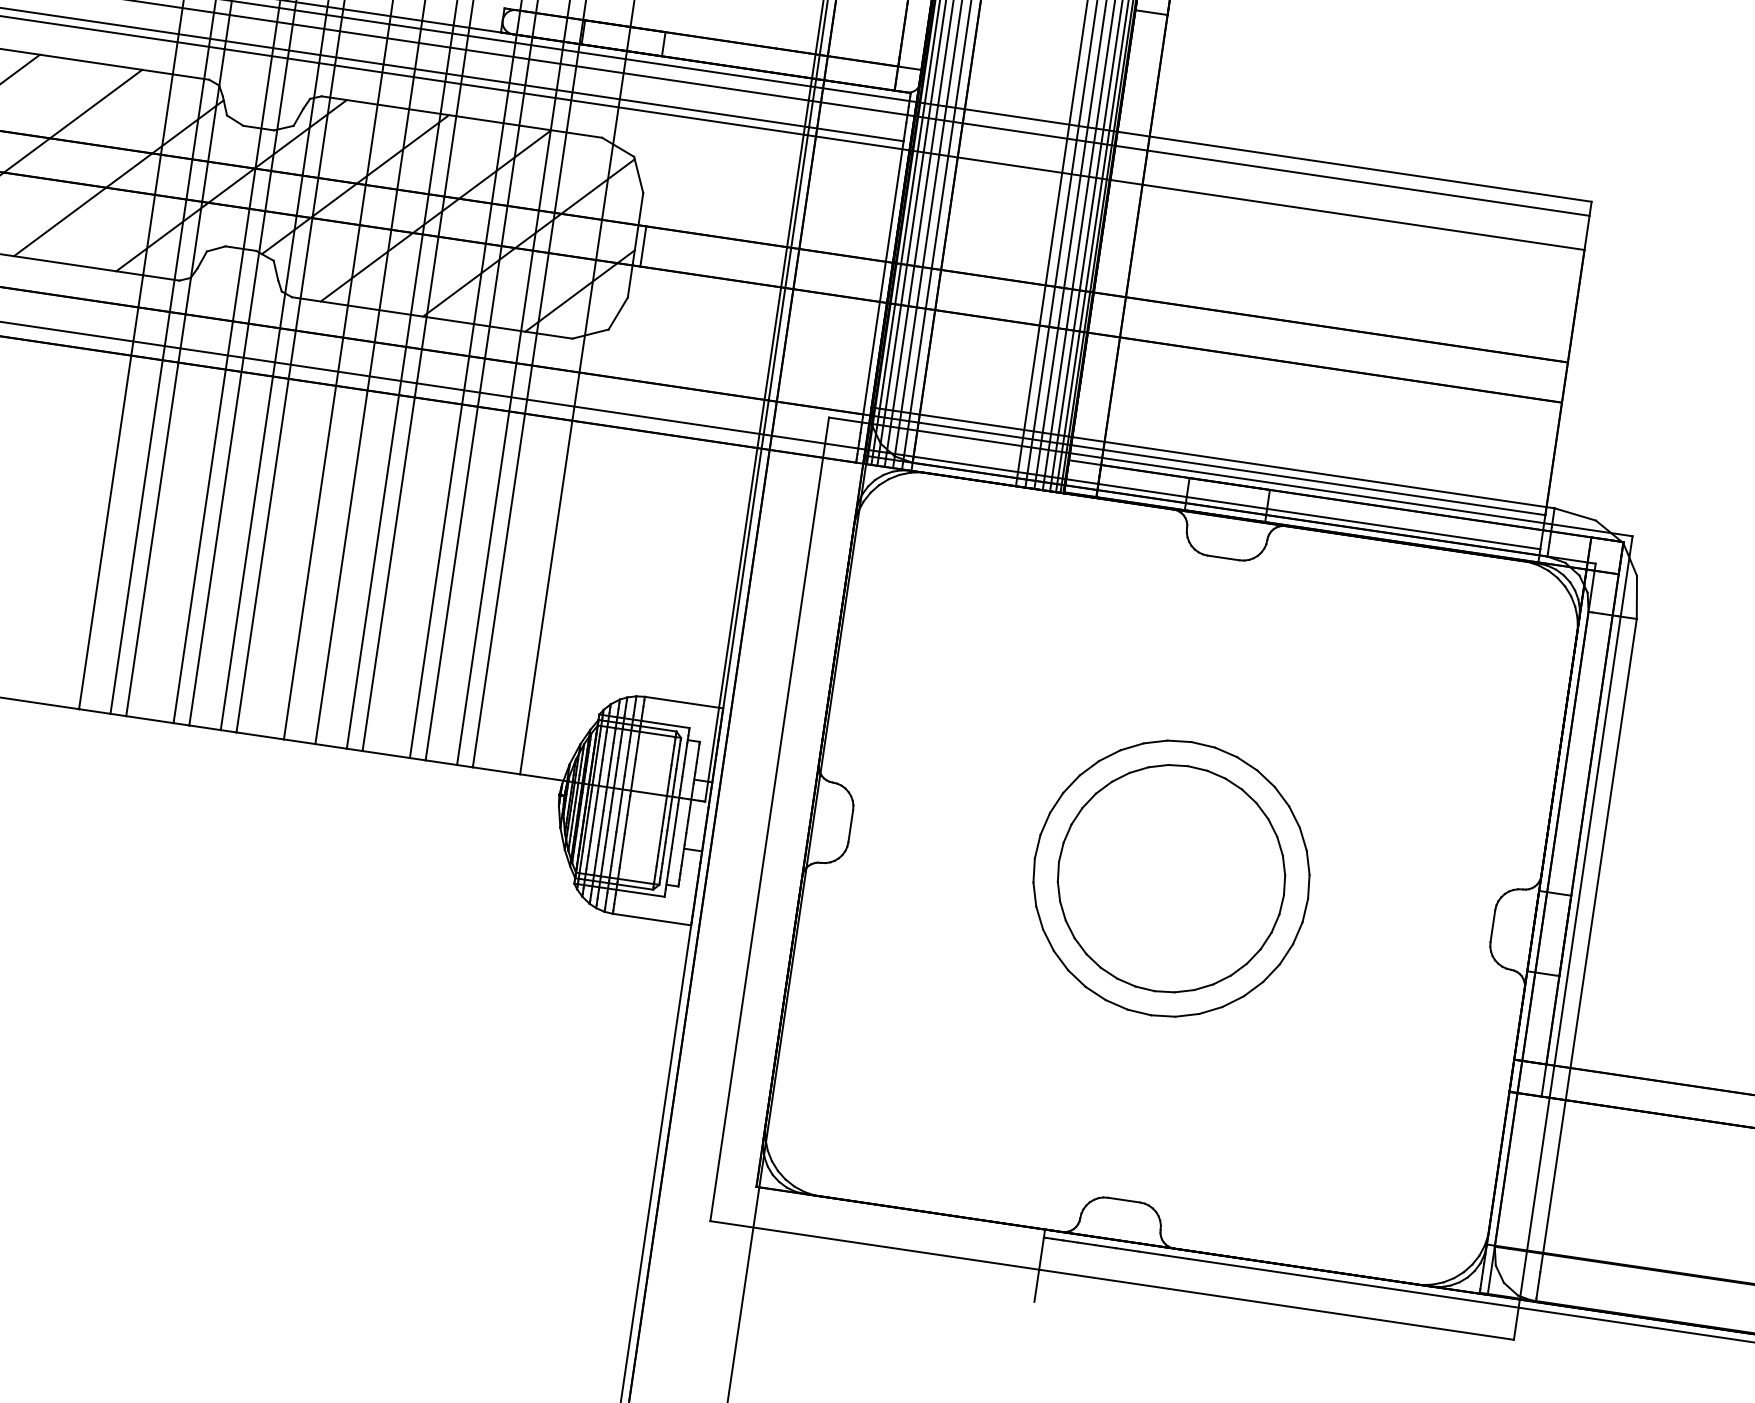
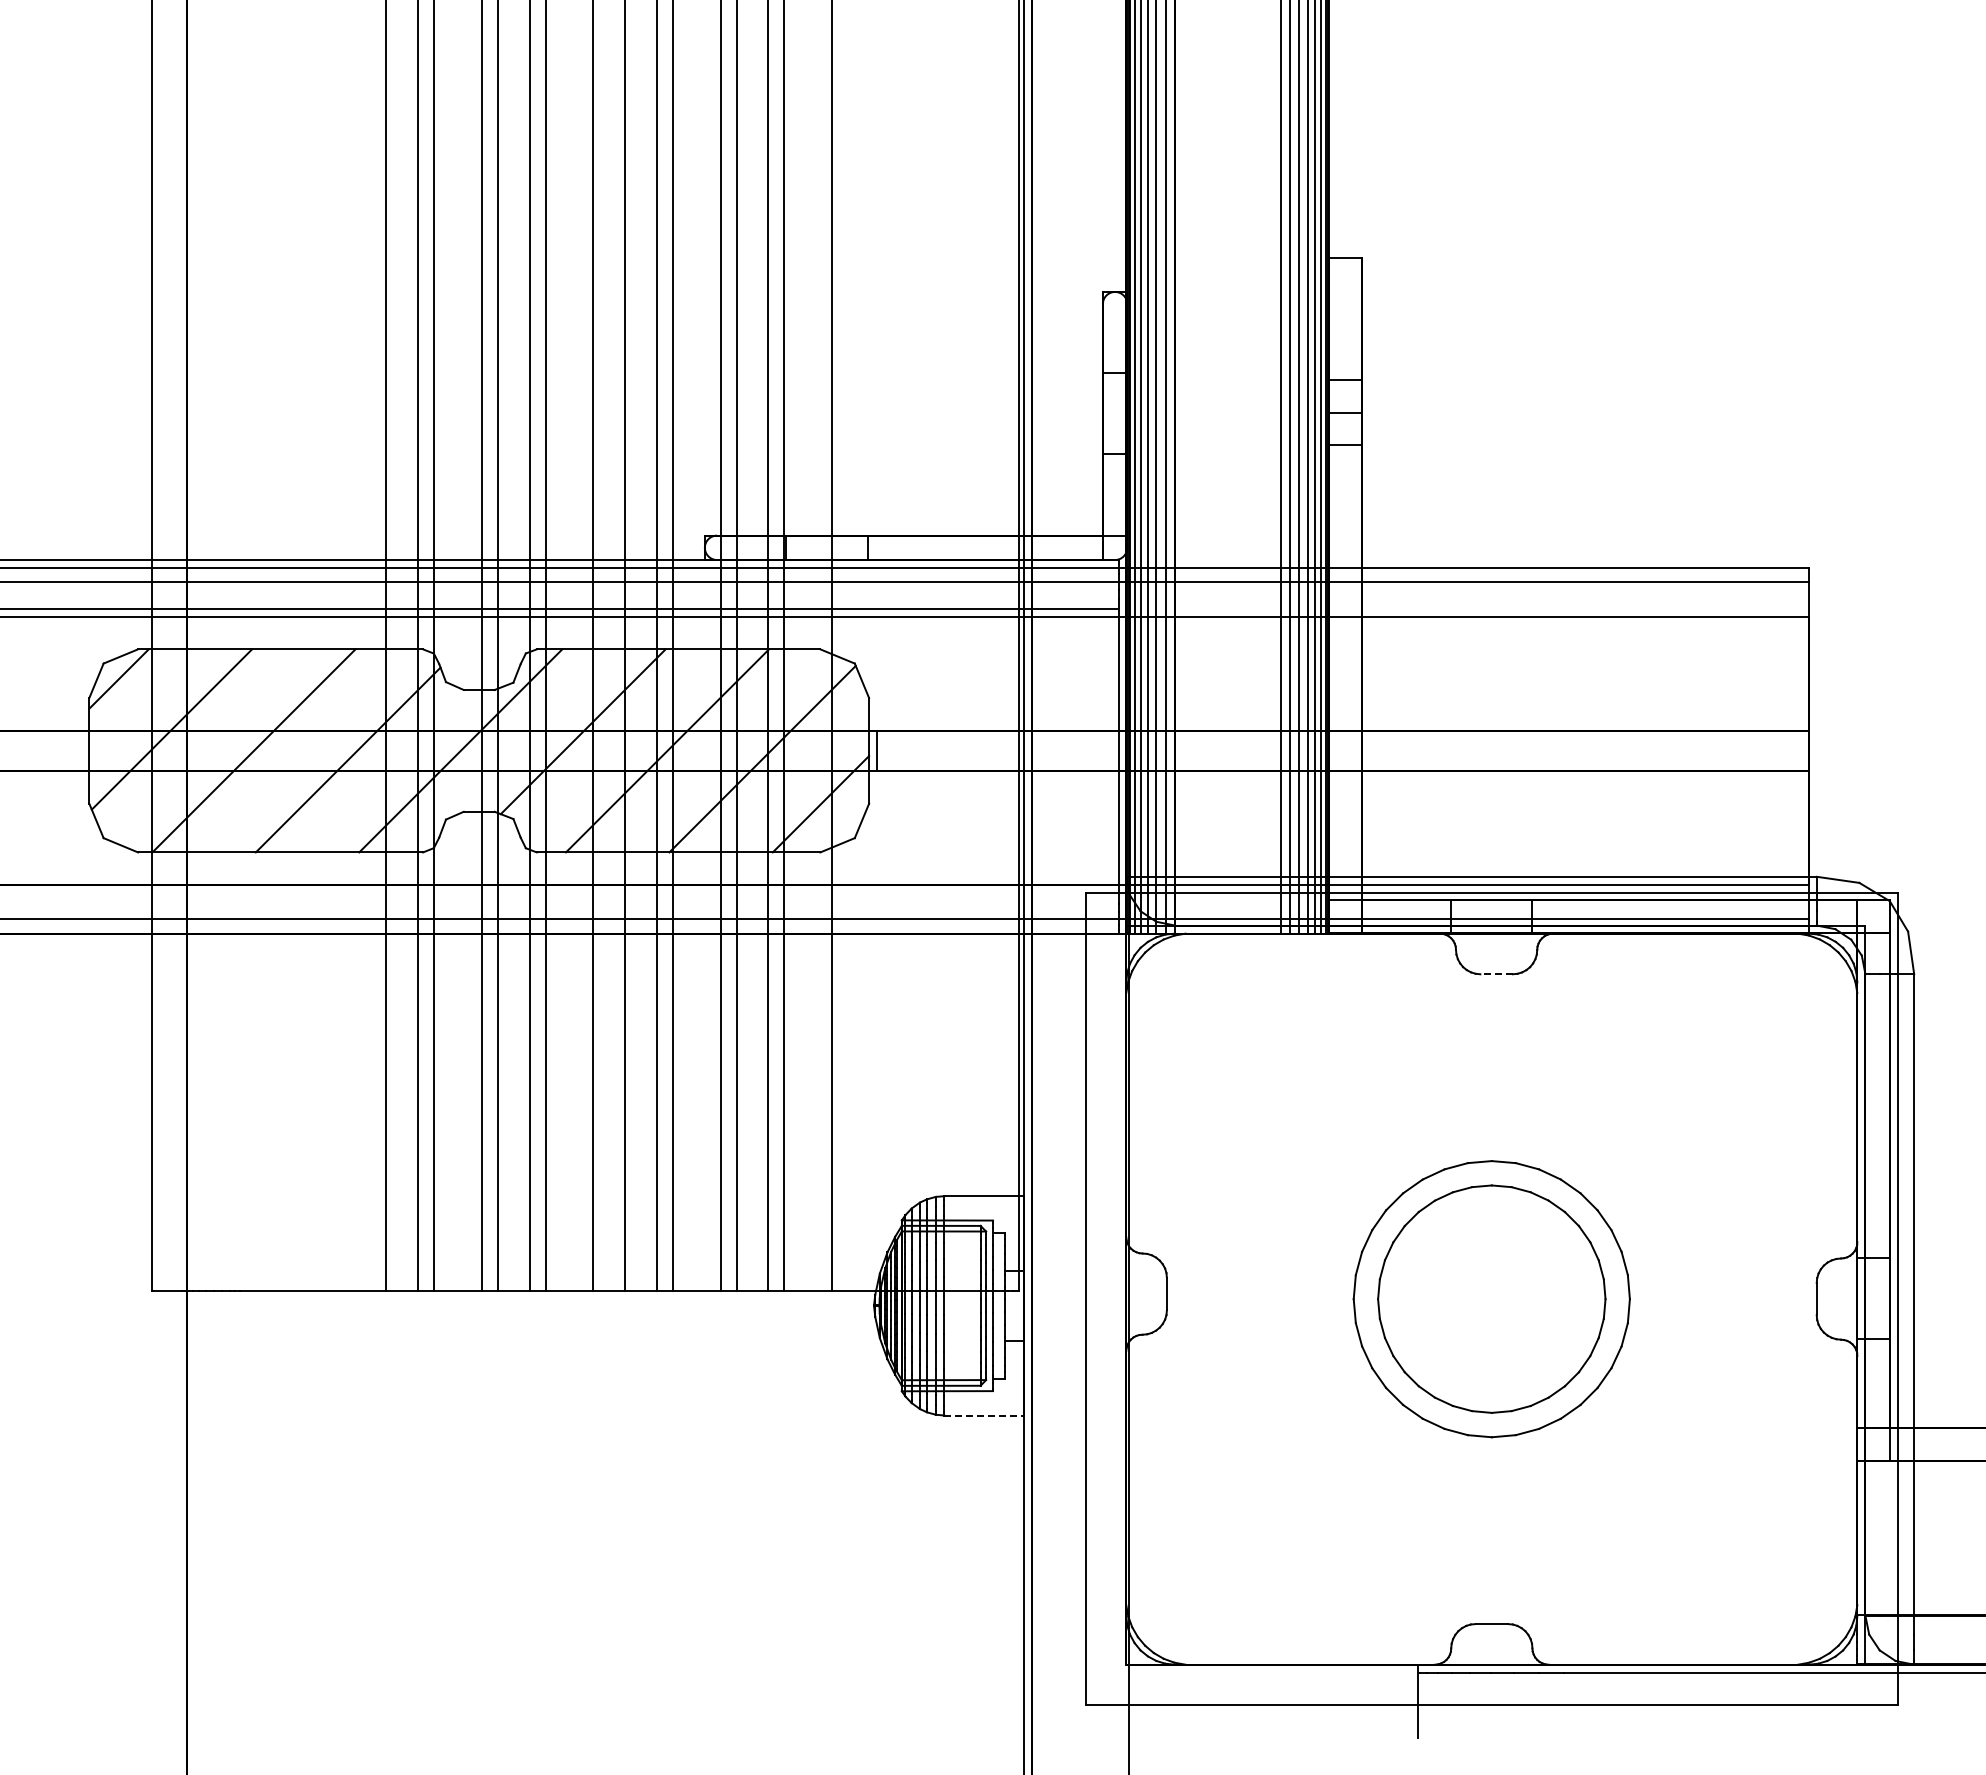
line: (1223, 558) -> (1496, 974), solid -> dashed
line: (651, 919) -> (983, 1415), solid -> dashed

